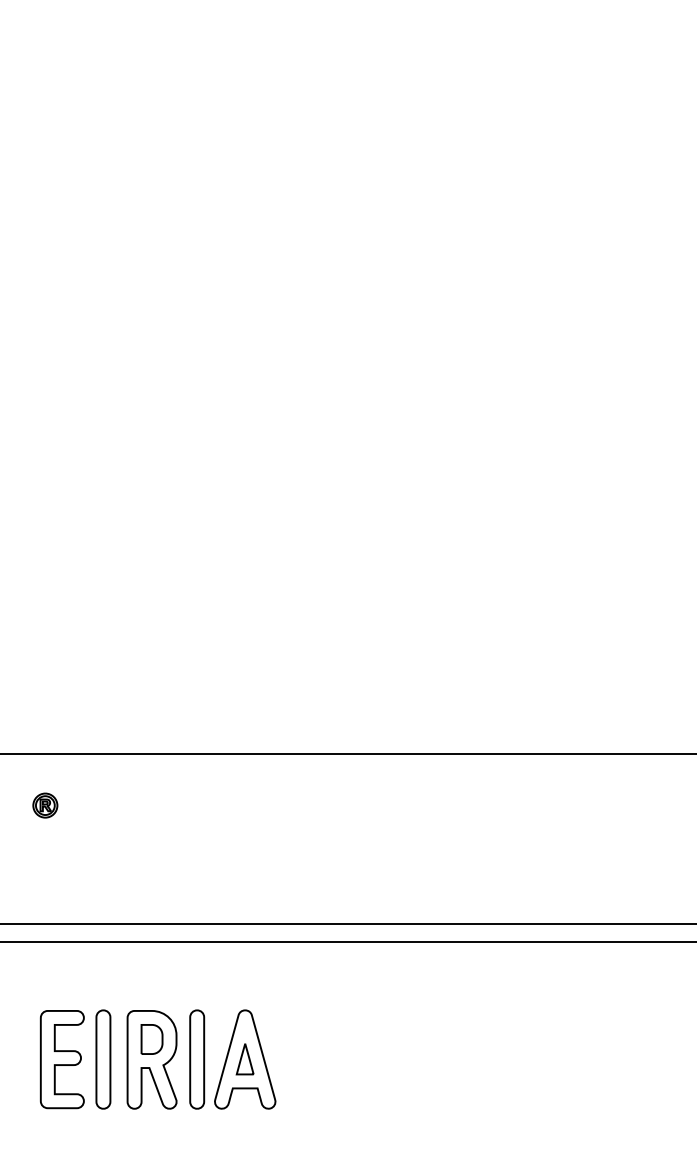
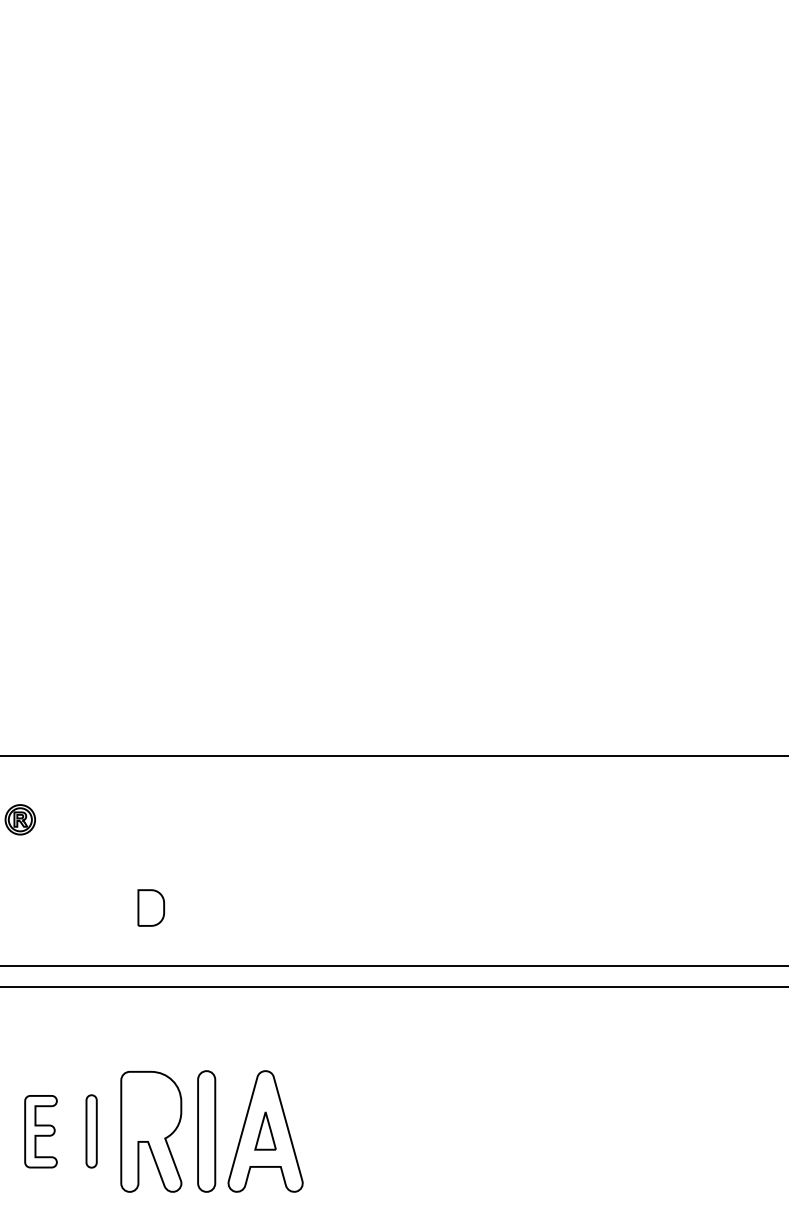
part: (151, 1039) -> (150, 908), moved
part: (61, 1059) -> (40, 1131), size x0.6
part: (103, 1059) -> (91, 1131), size x0.6

